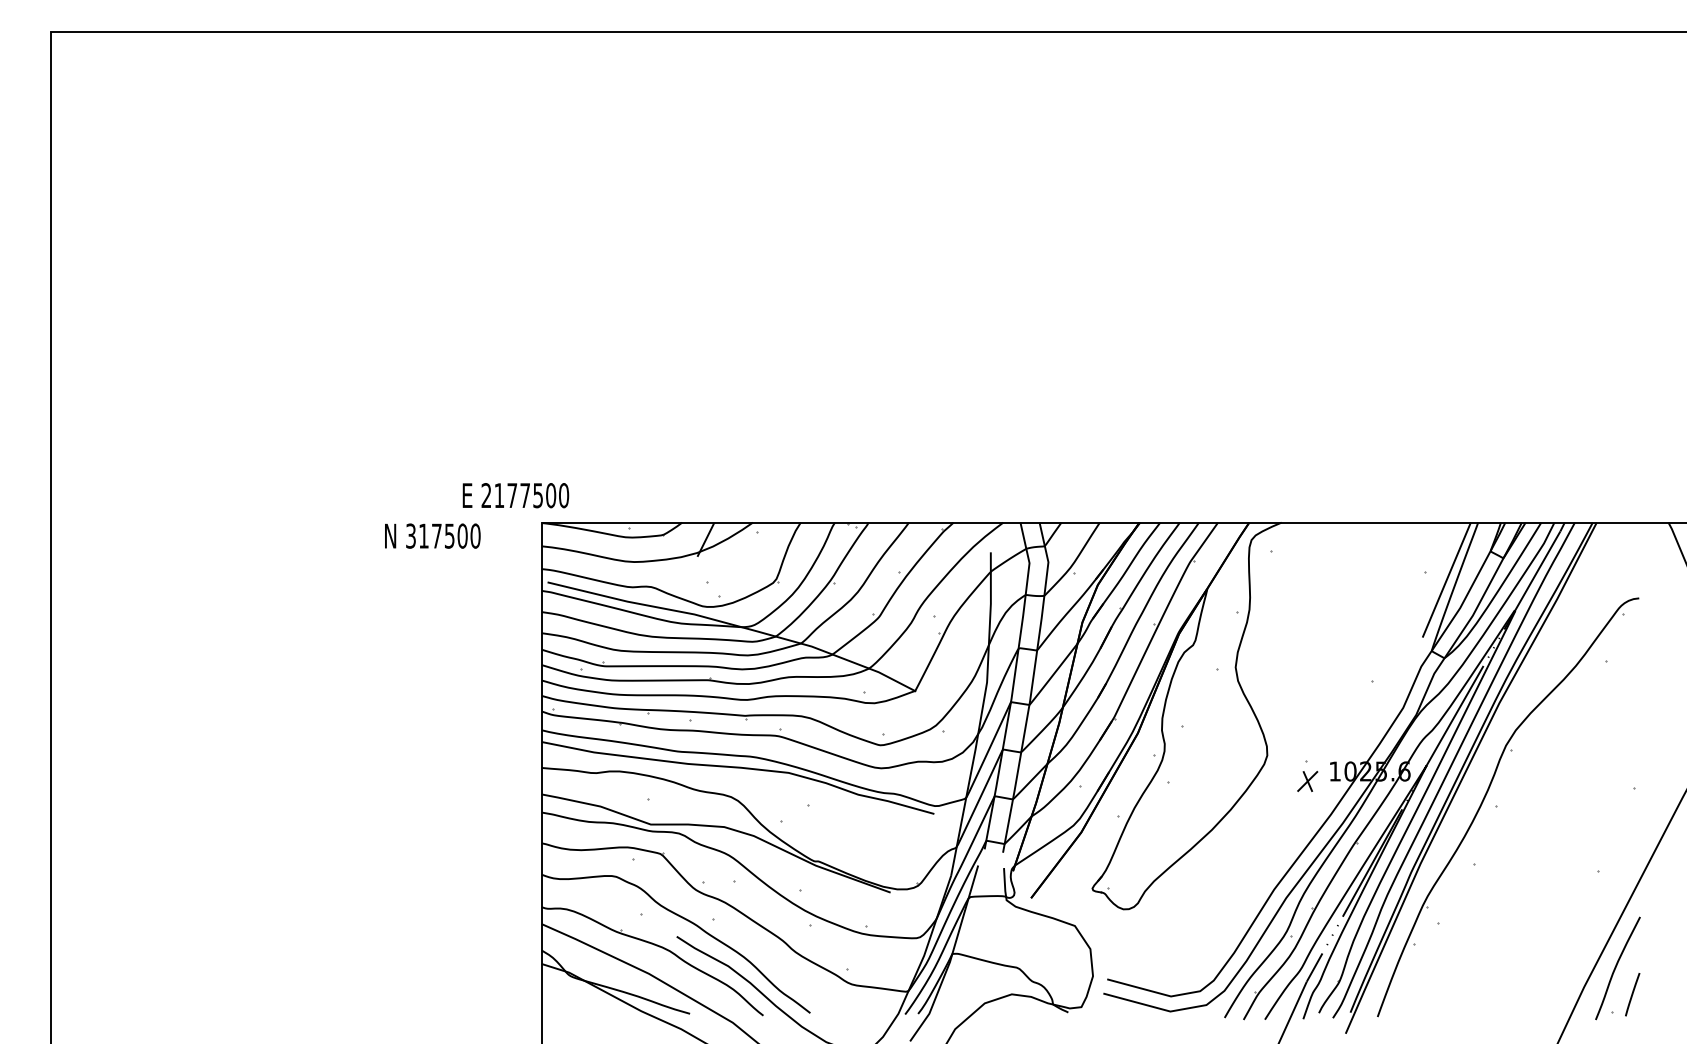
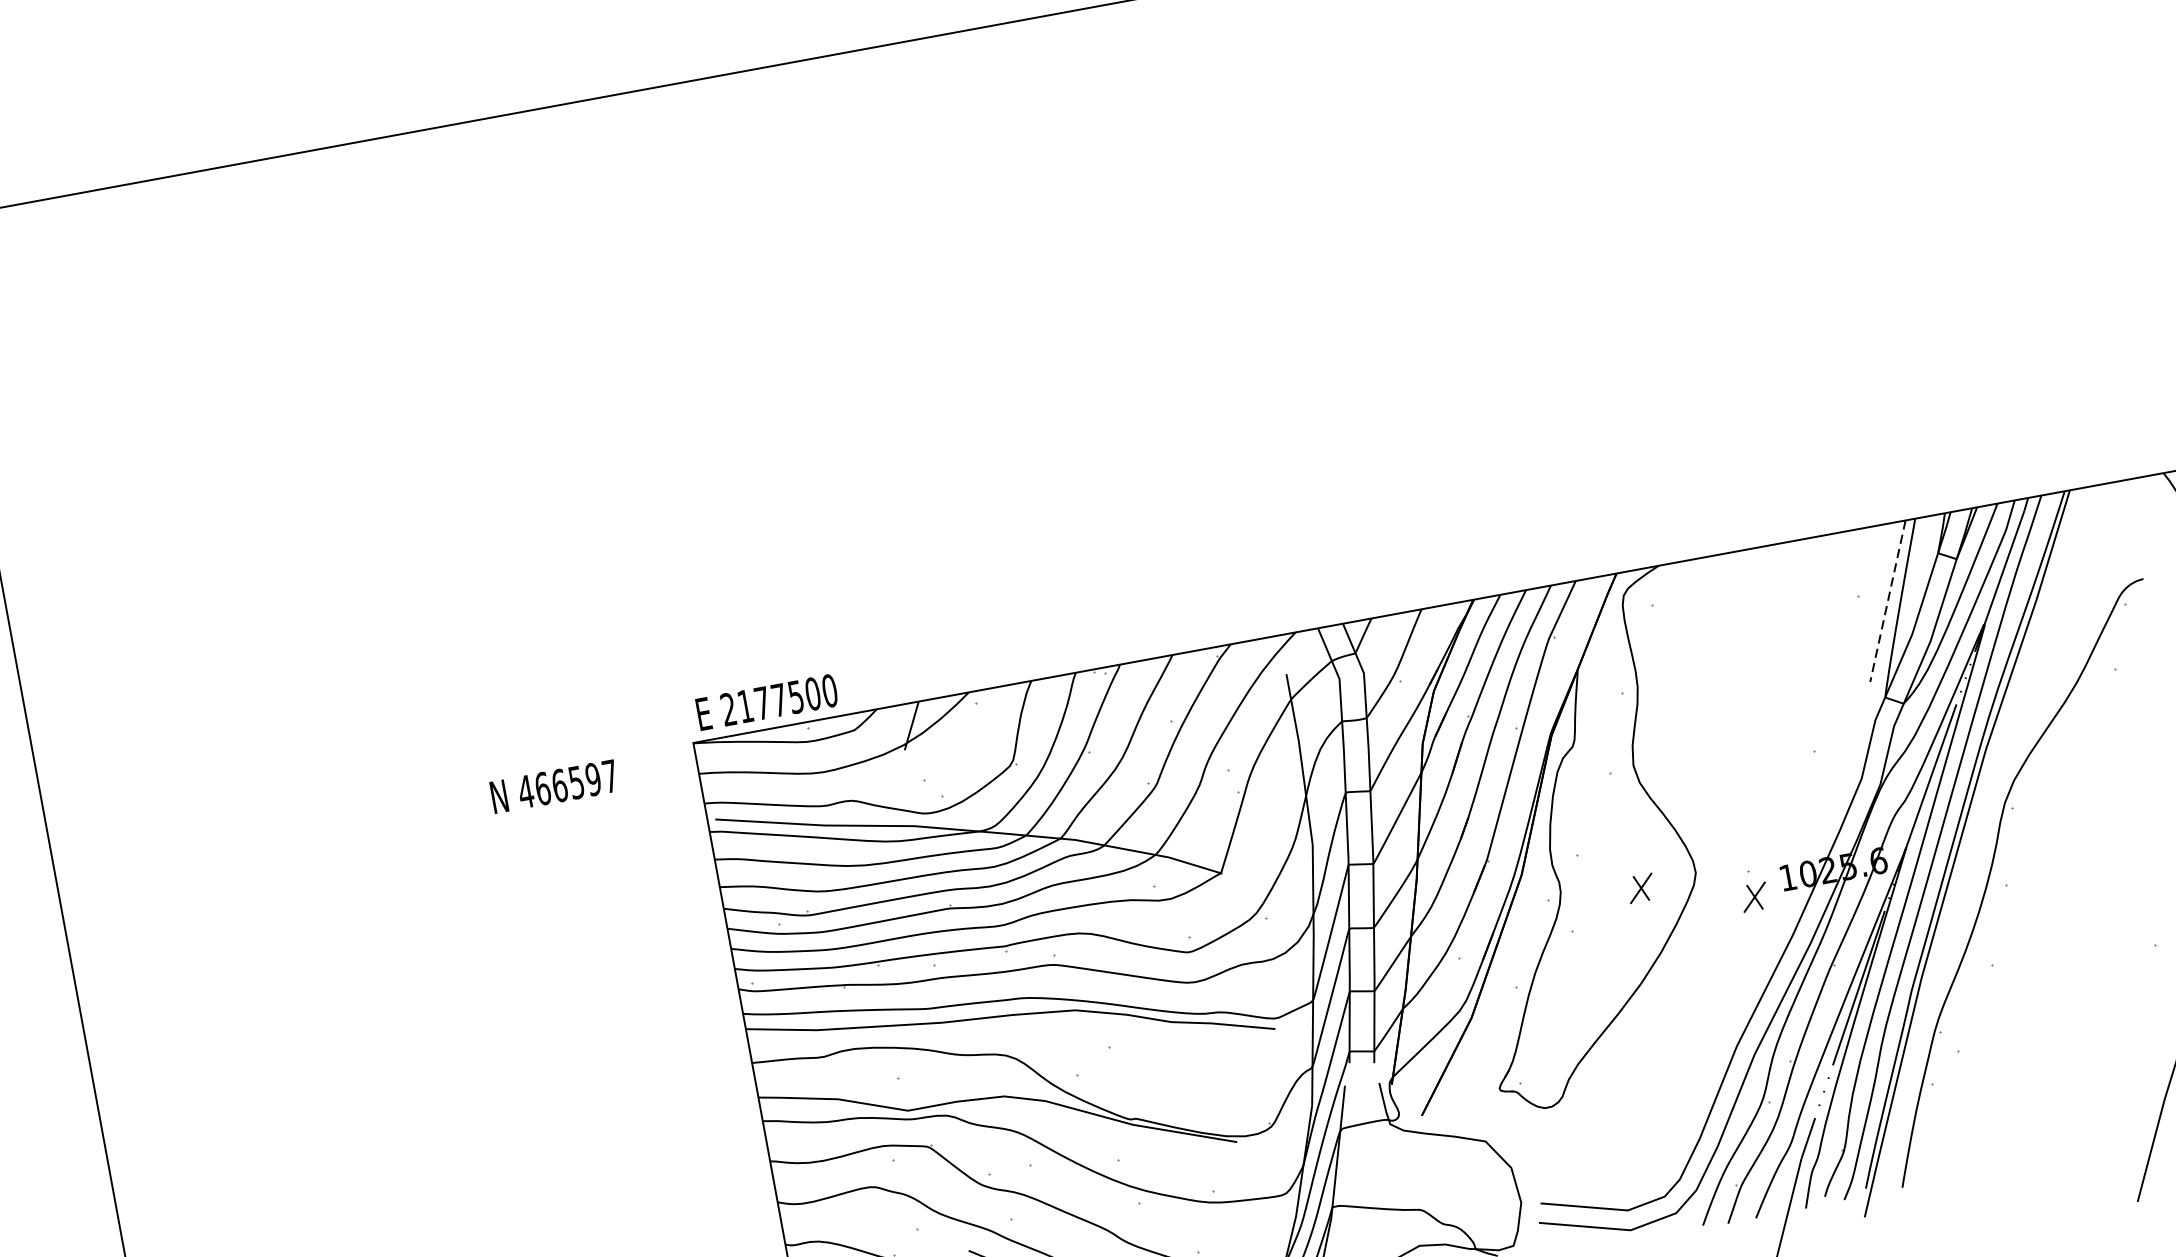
text: (515, 495) -> (766, 702), moved
text: (442, 535) -> (566, 783), 317500 -> 466597
line: (1446, 580) -> (1887, 601), solid -> dashed
part: (1224, 759) -> (1640, 888), added

